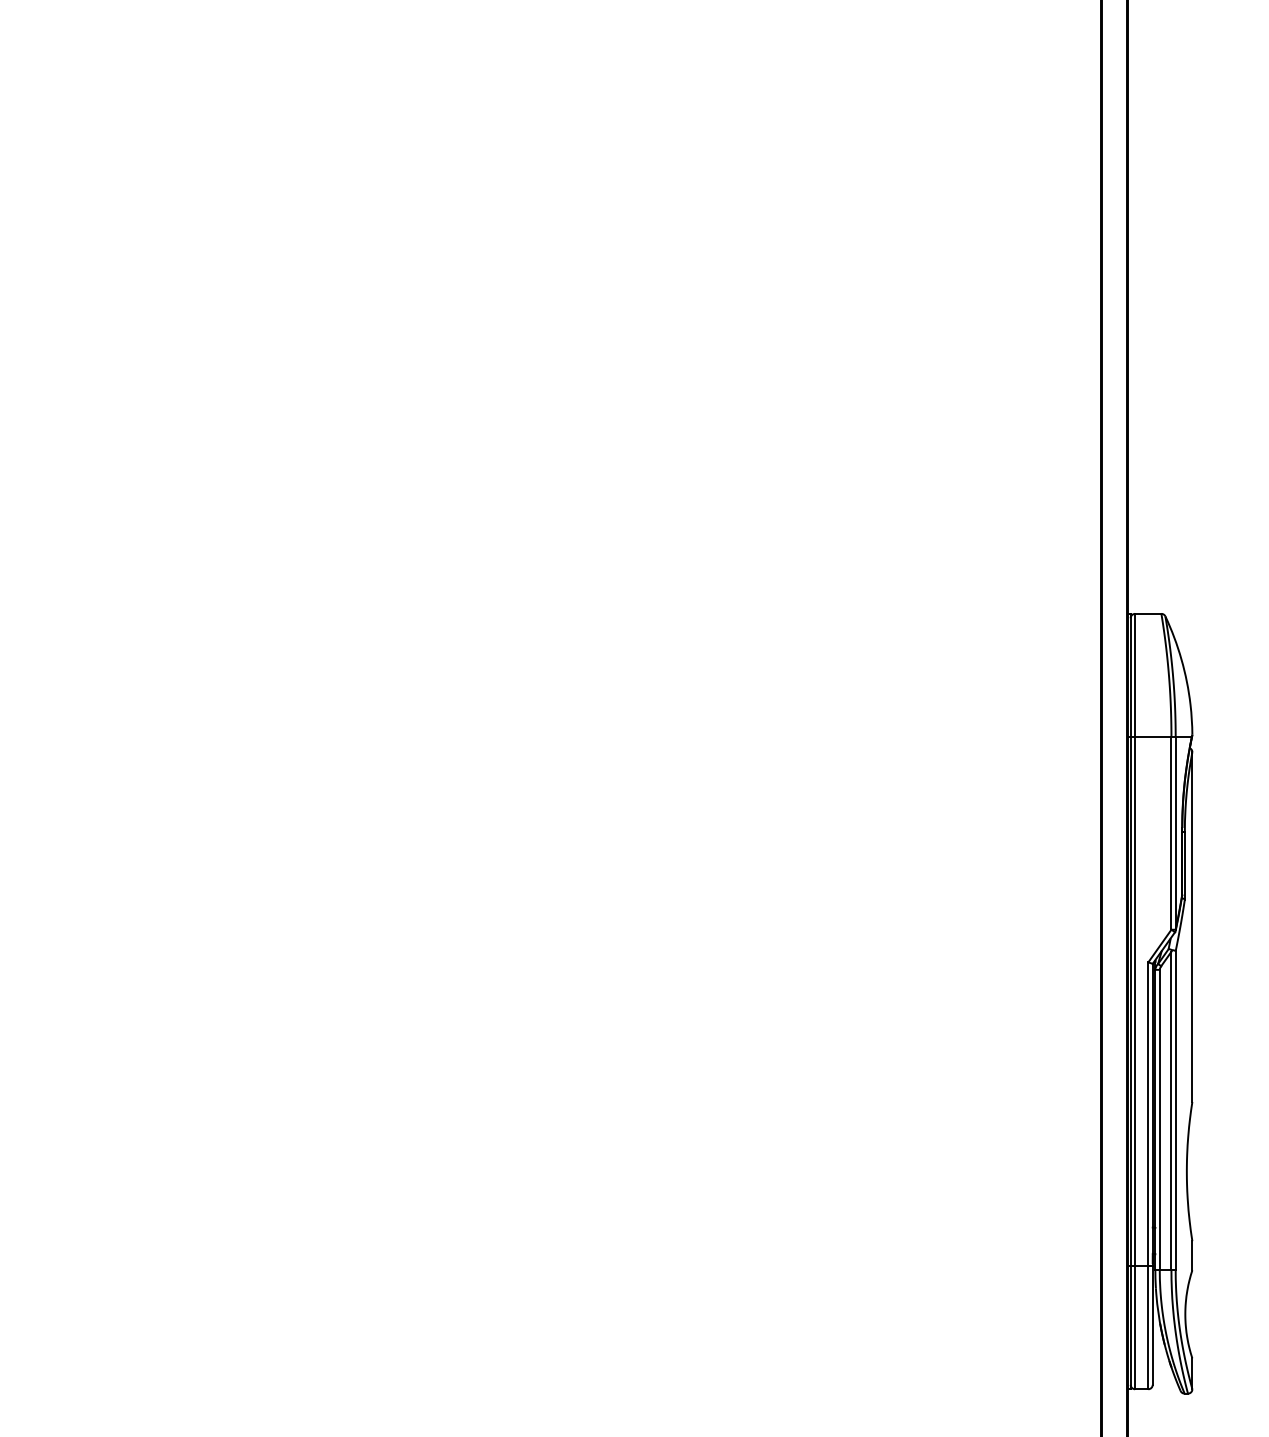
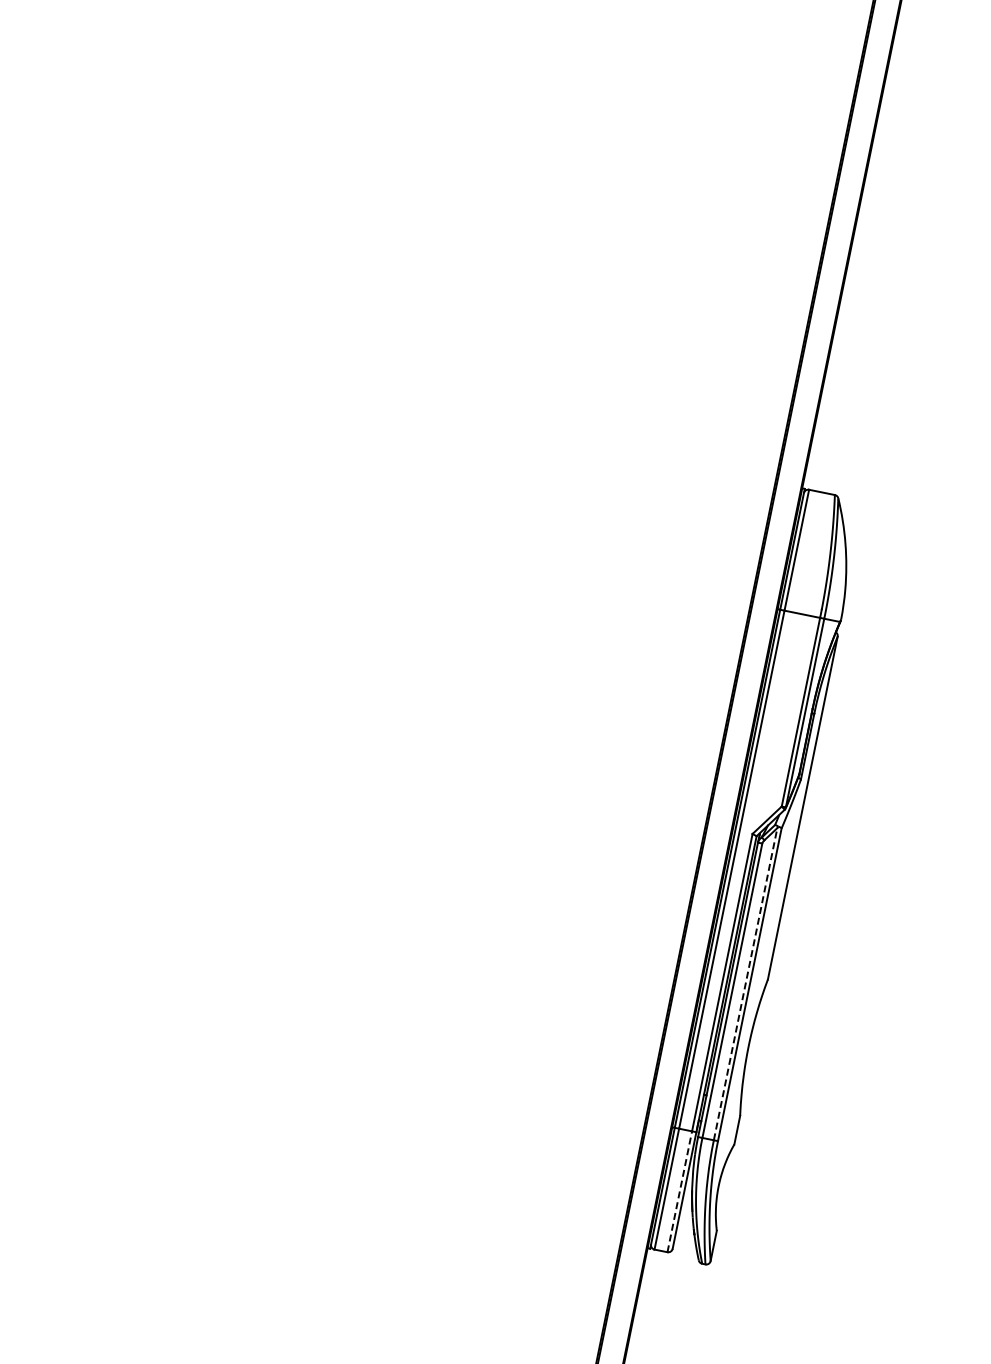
line: (1171, 1110) -> (745, 983), solid -> dashed
line: (1148, 1327) -> (679, 1191), solid -> dashed

